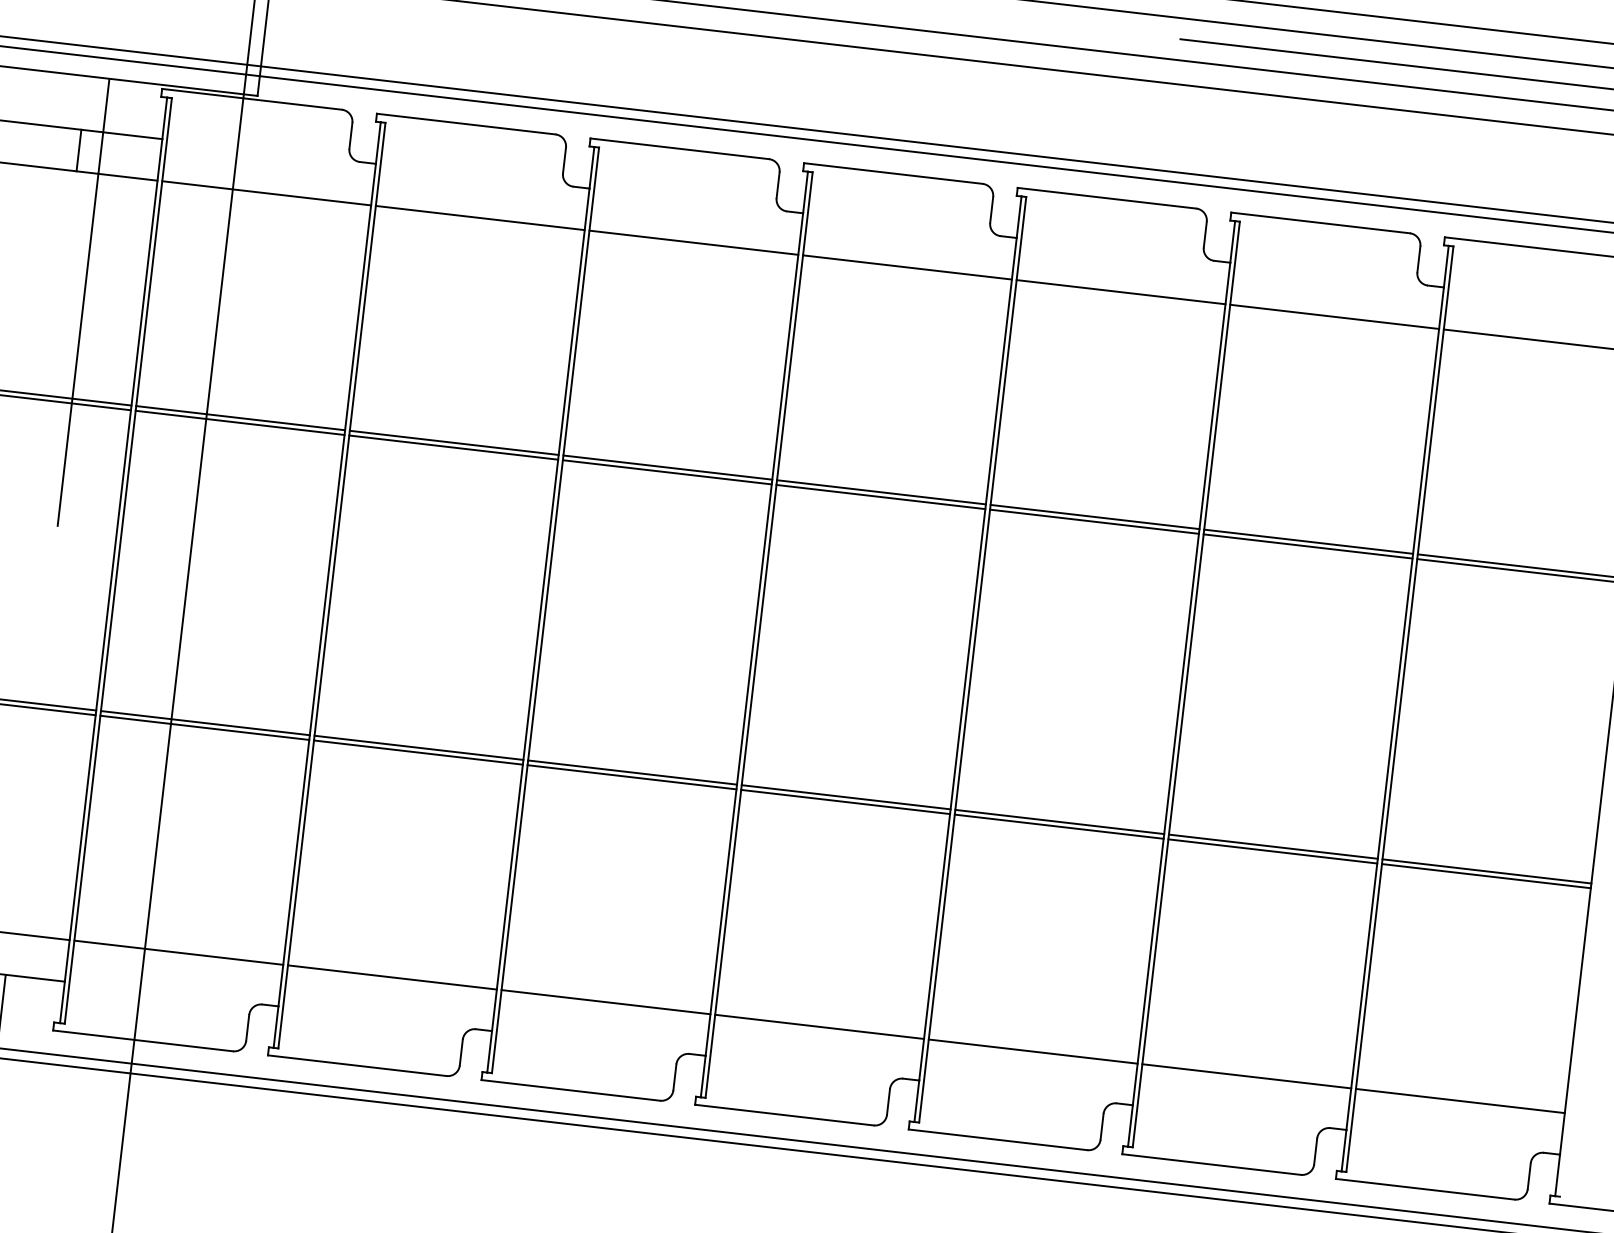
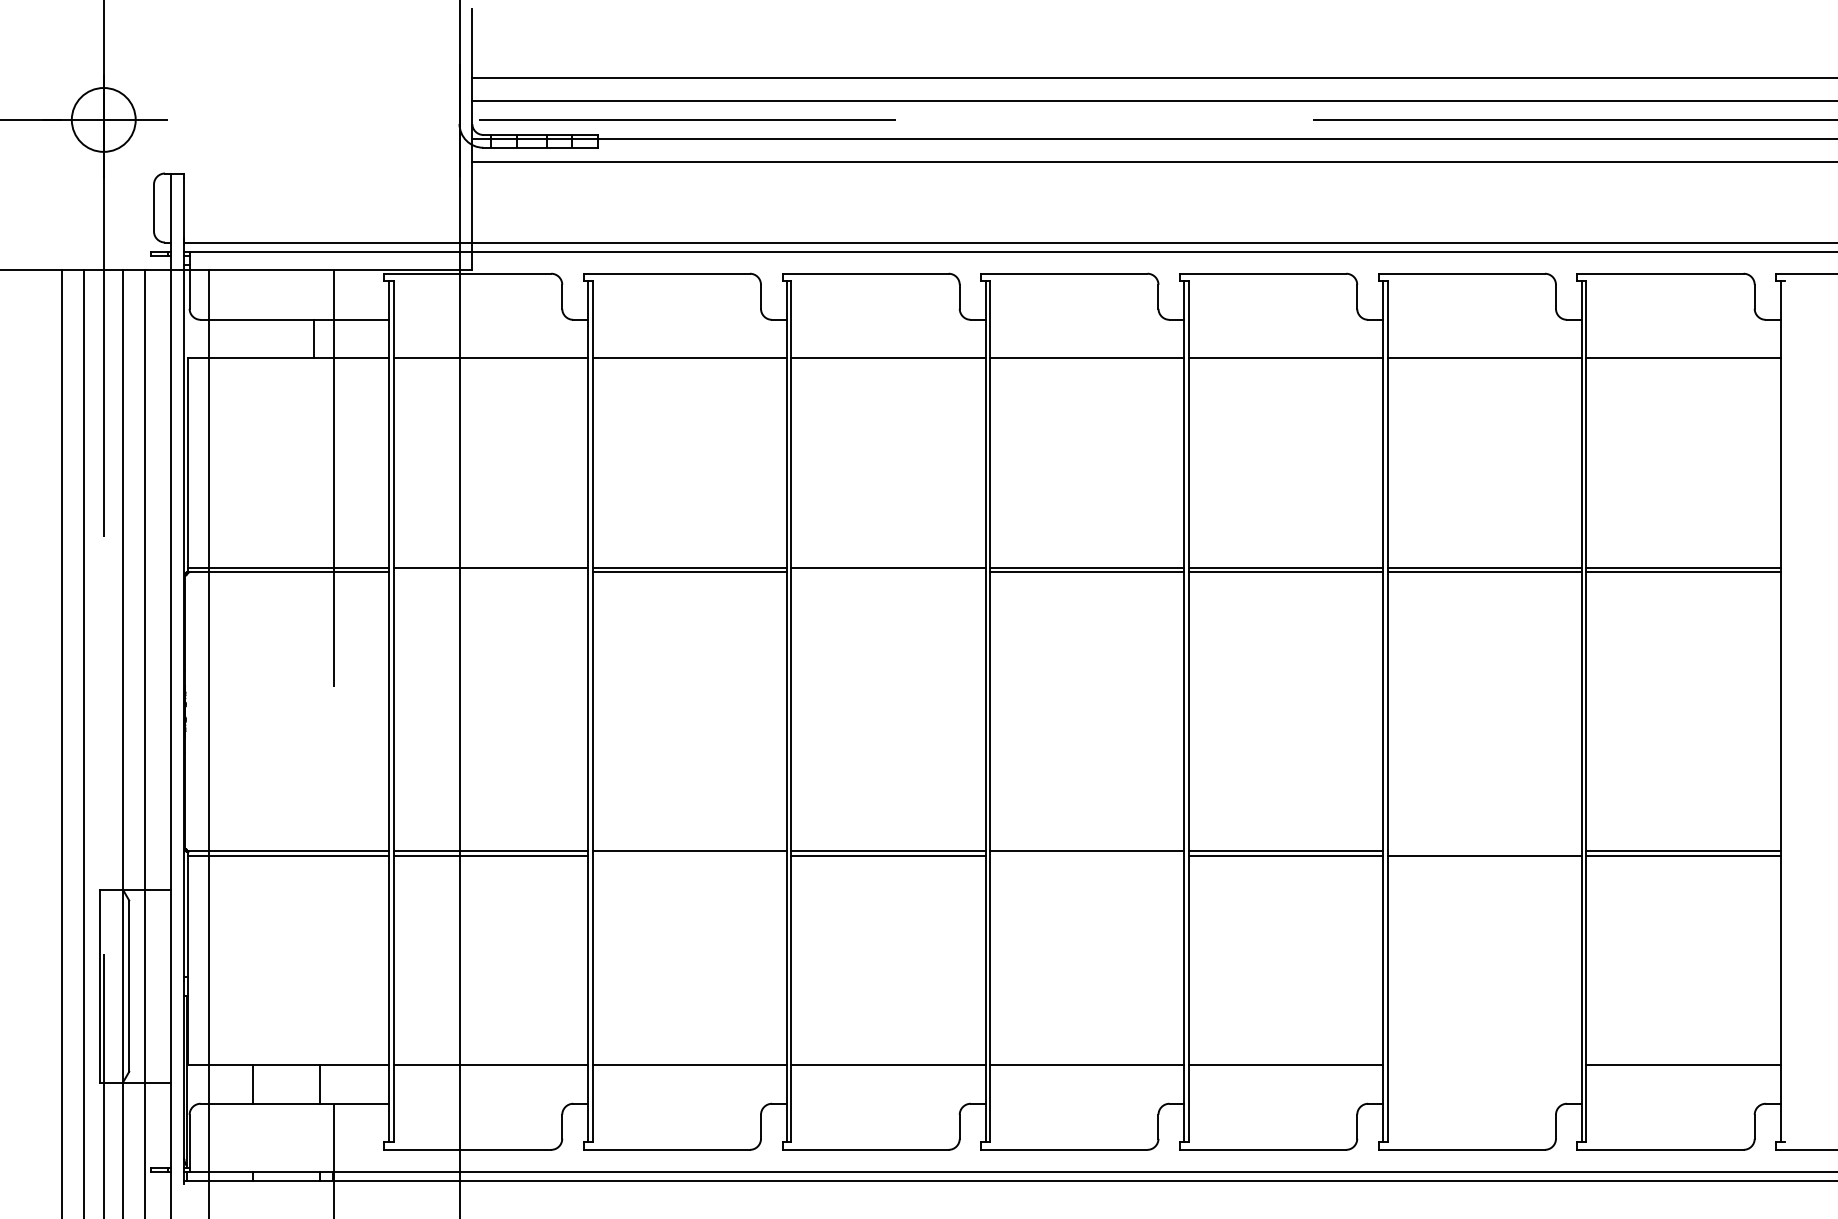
line: (239, 423) -> (490, 572), removed
line: (667, 472) -> (888, 572), removed
line: (418, 752) -> (689, 855), removed
line: (845, 801) -> (1087, 855), removed
line: (1273, 846) -> (1484, 851), removed
line: (1246, 1076) -> (1484, 1065), removed

